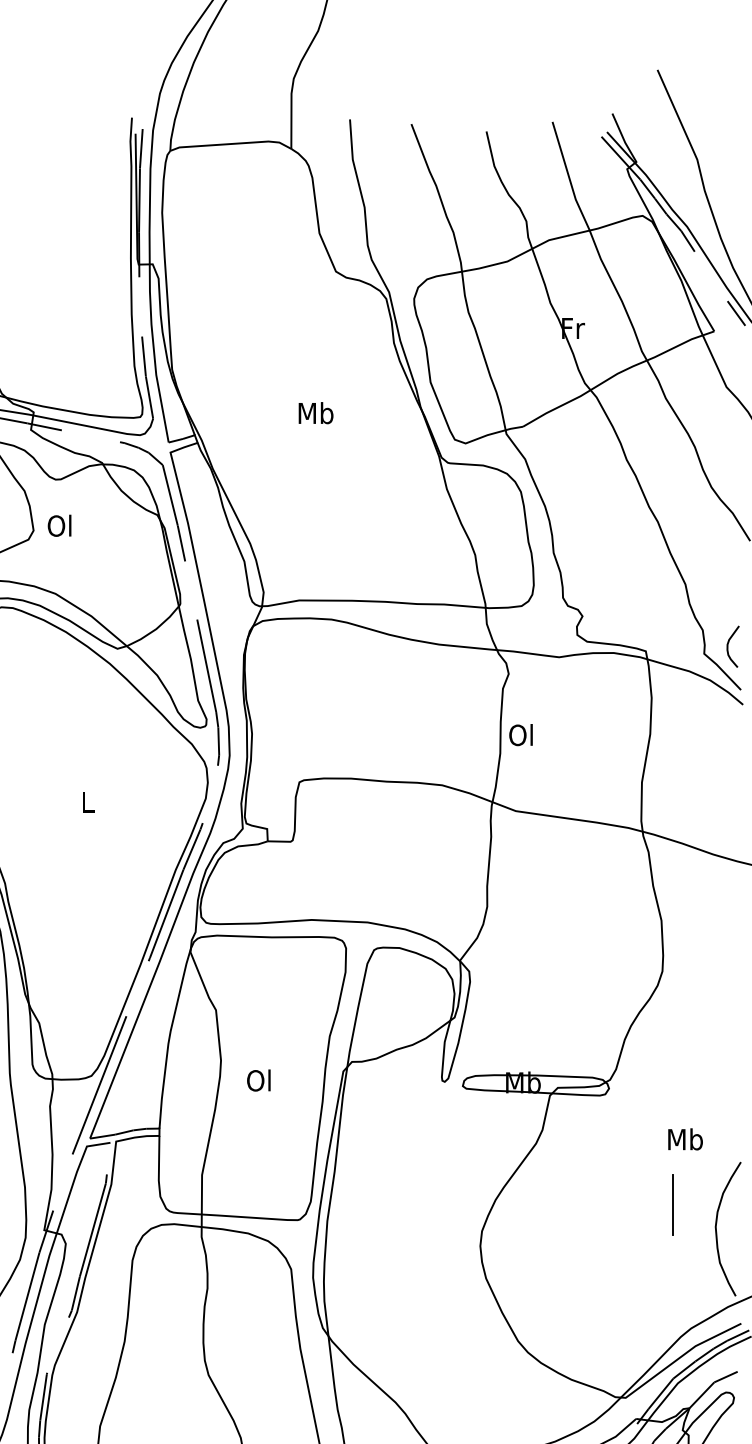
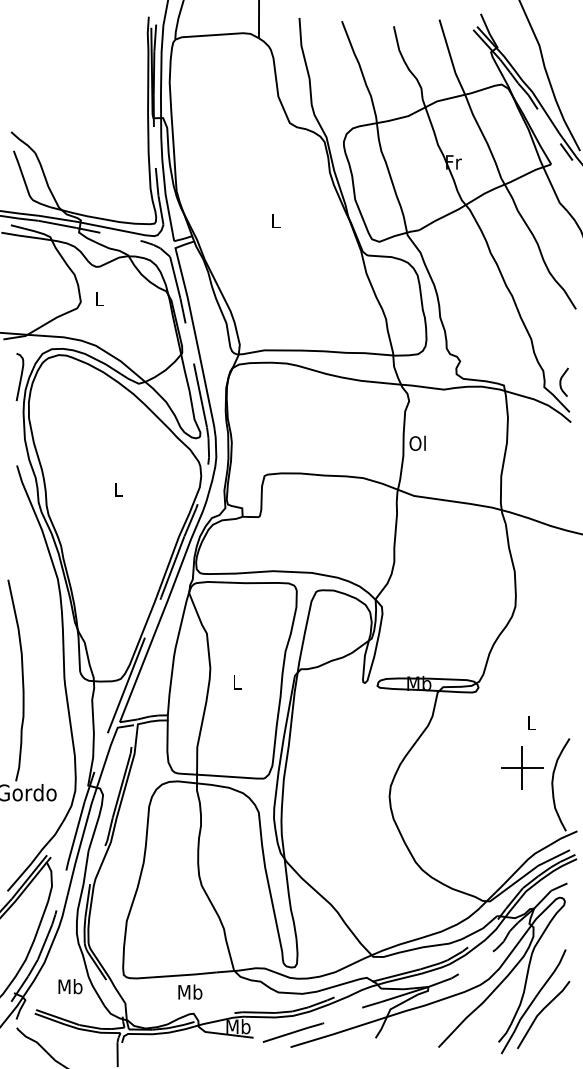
text: (315, 412) -> (275, 220), Mb -> L
text: (59, 525) -> (98, 298), Ol -> L
text: (258, 1079) -> (236, 681), Ol -> L
text: (685, 1138) -> (531, 722), Mb -> L
line: (672, 1205) -> (522, 768), added

